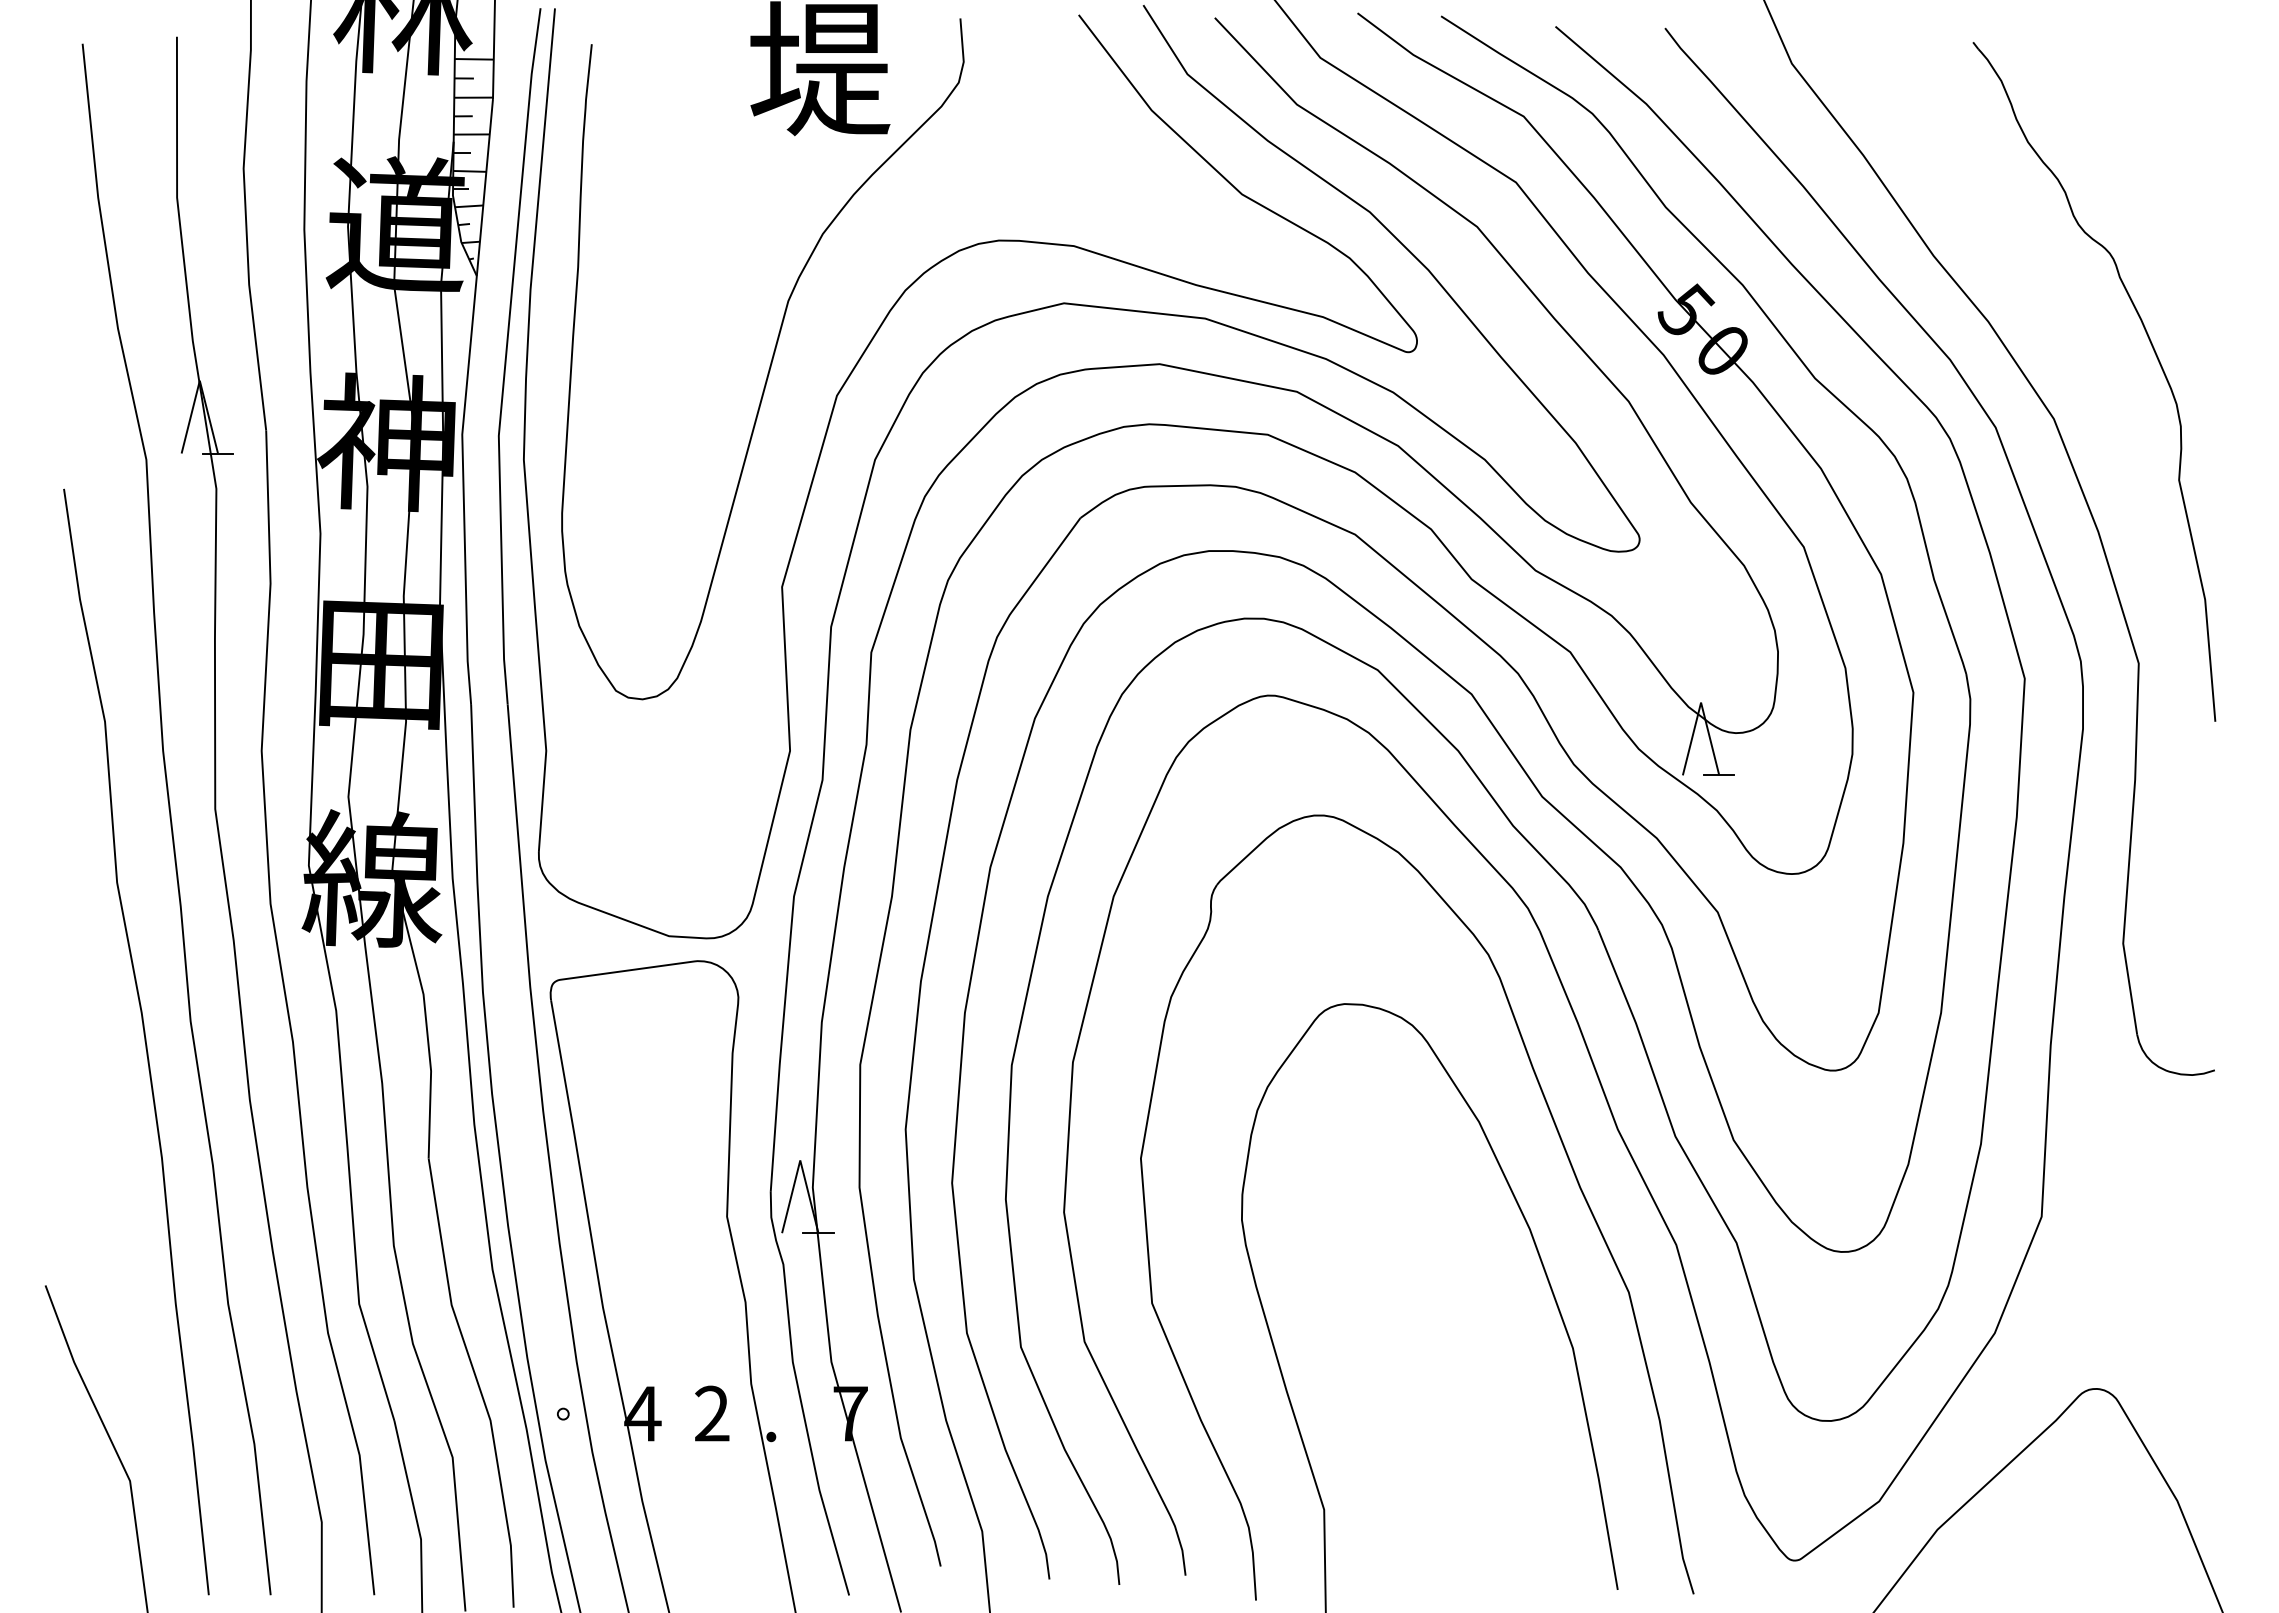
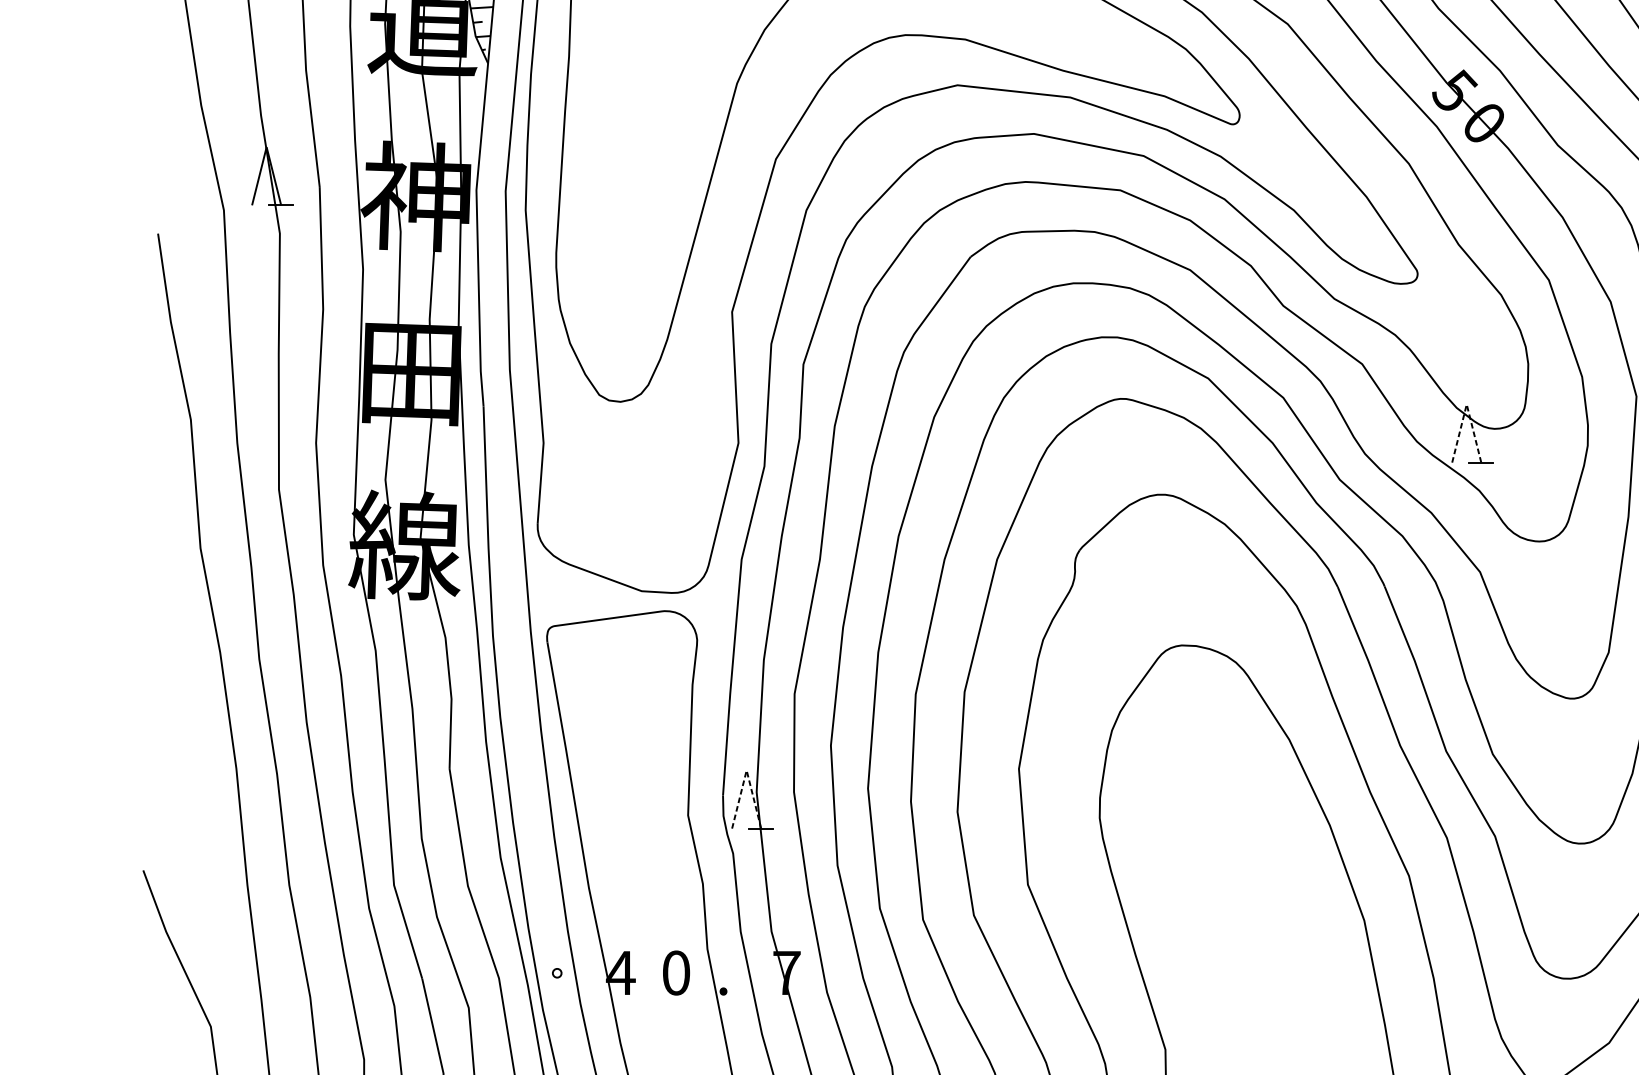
line: (1701, 702) -> (1467, 404), solid -> dashed
line: (800, 1160) -> (746, 770), solid -> dashed
text: (712, 1413) -> (676, 972), 2 -> 0

